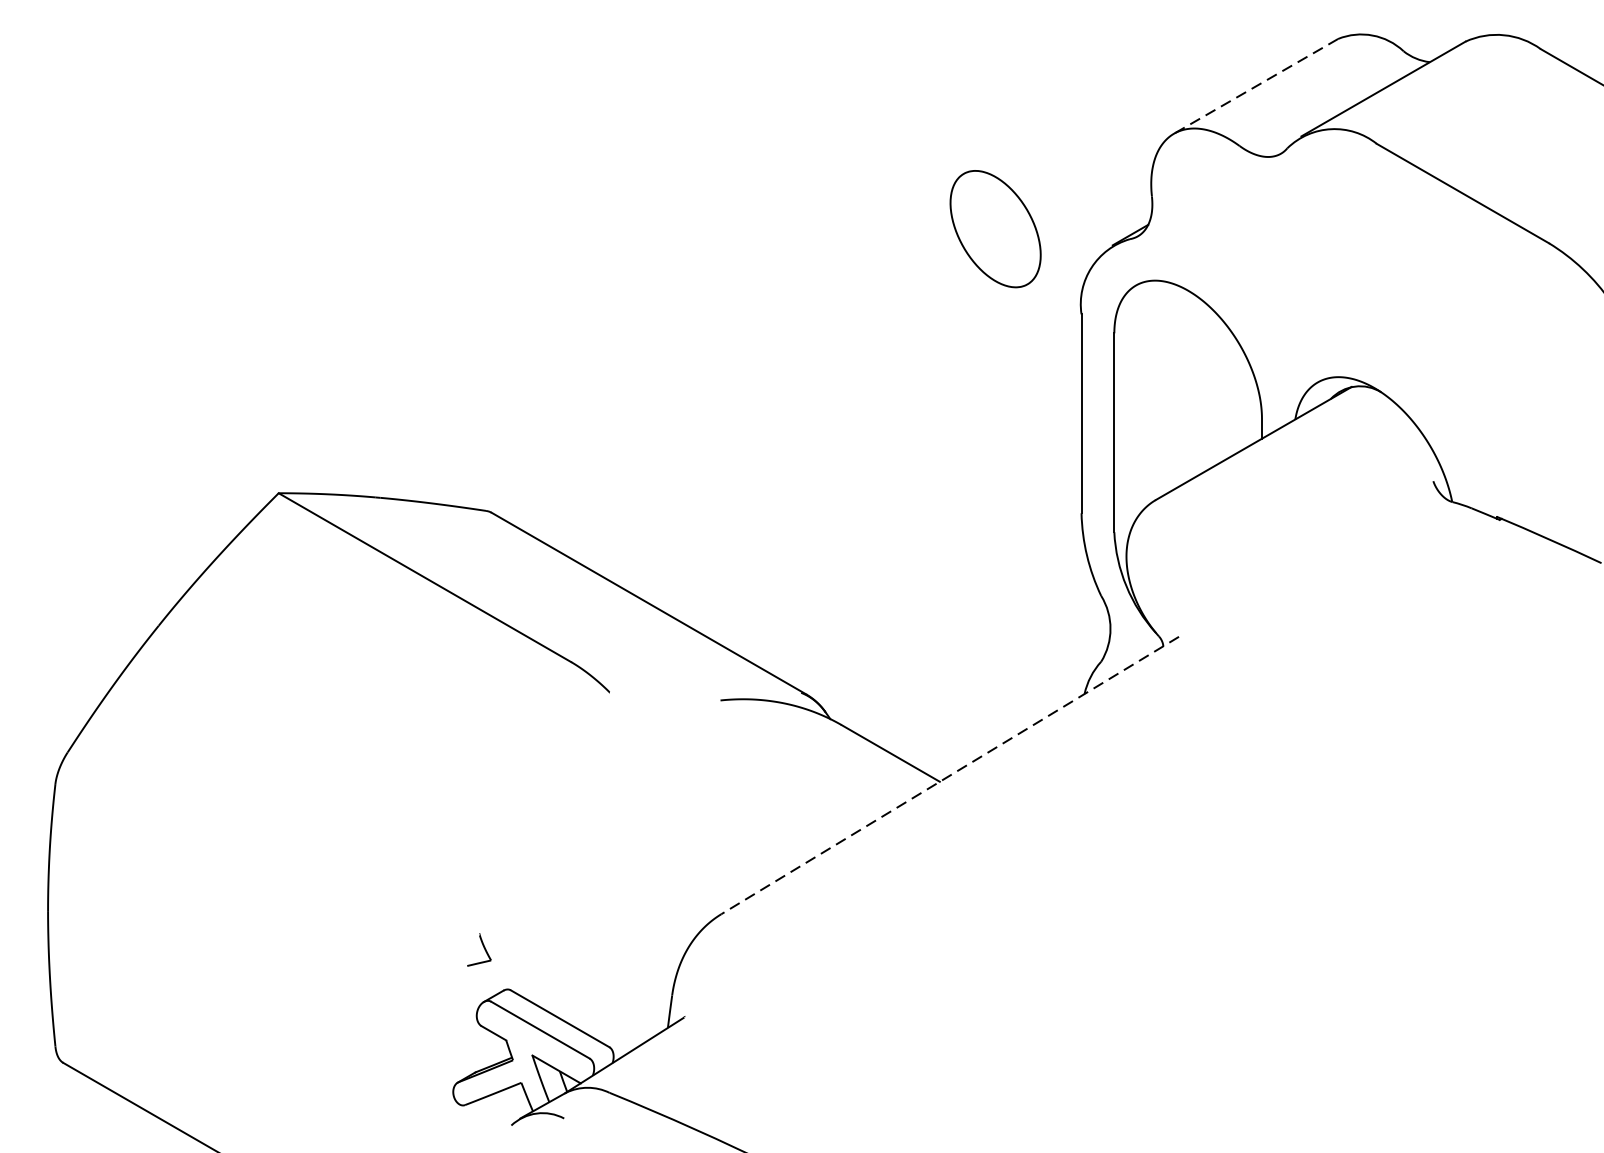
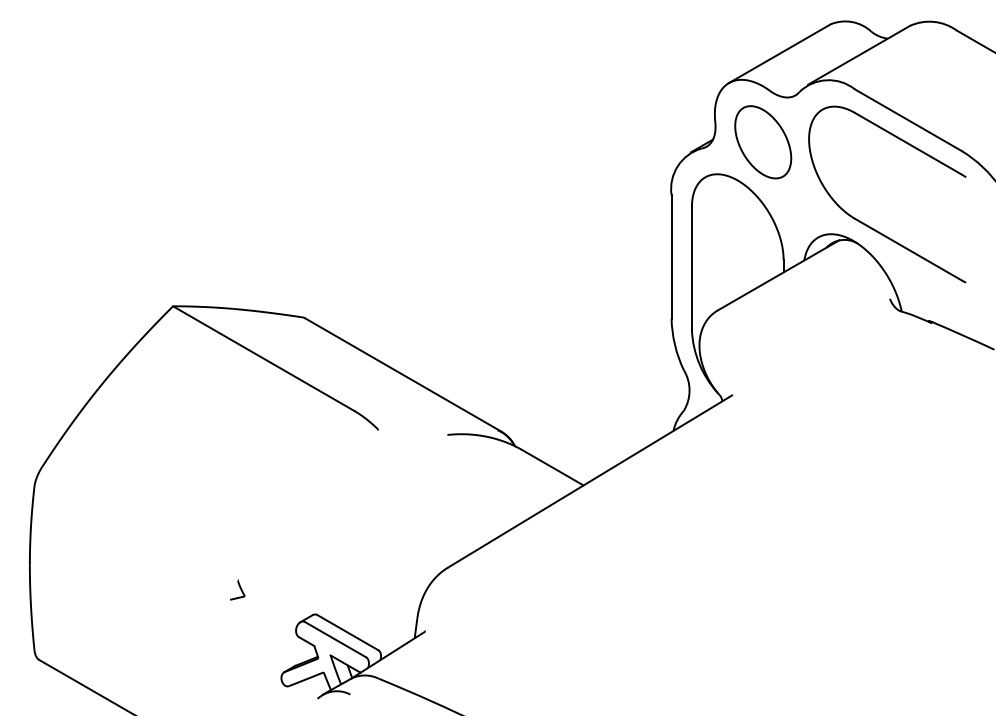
line: (1255, 86) -> (779, 53), dashed -> solid
part: (996, 229) -> (763, 142), moved
part: (1397, 361) -> (867, 224), added
line: (949, 775) -> (589, 481), dashed -> solid
part: (479, 949) -> (237, 589), moved

